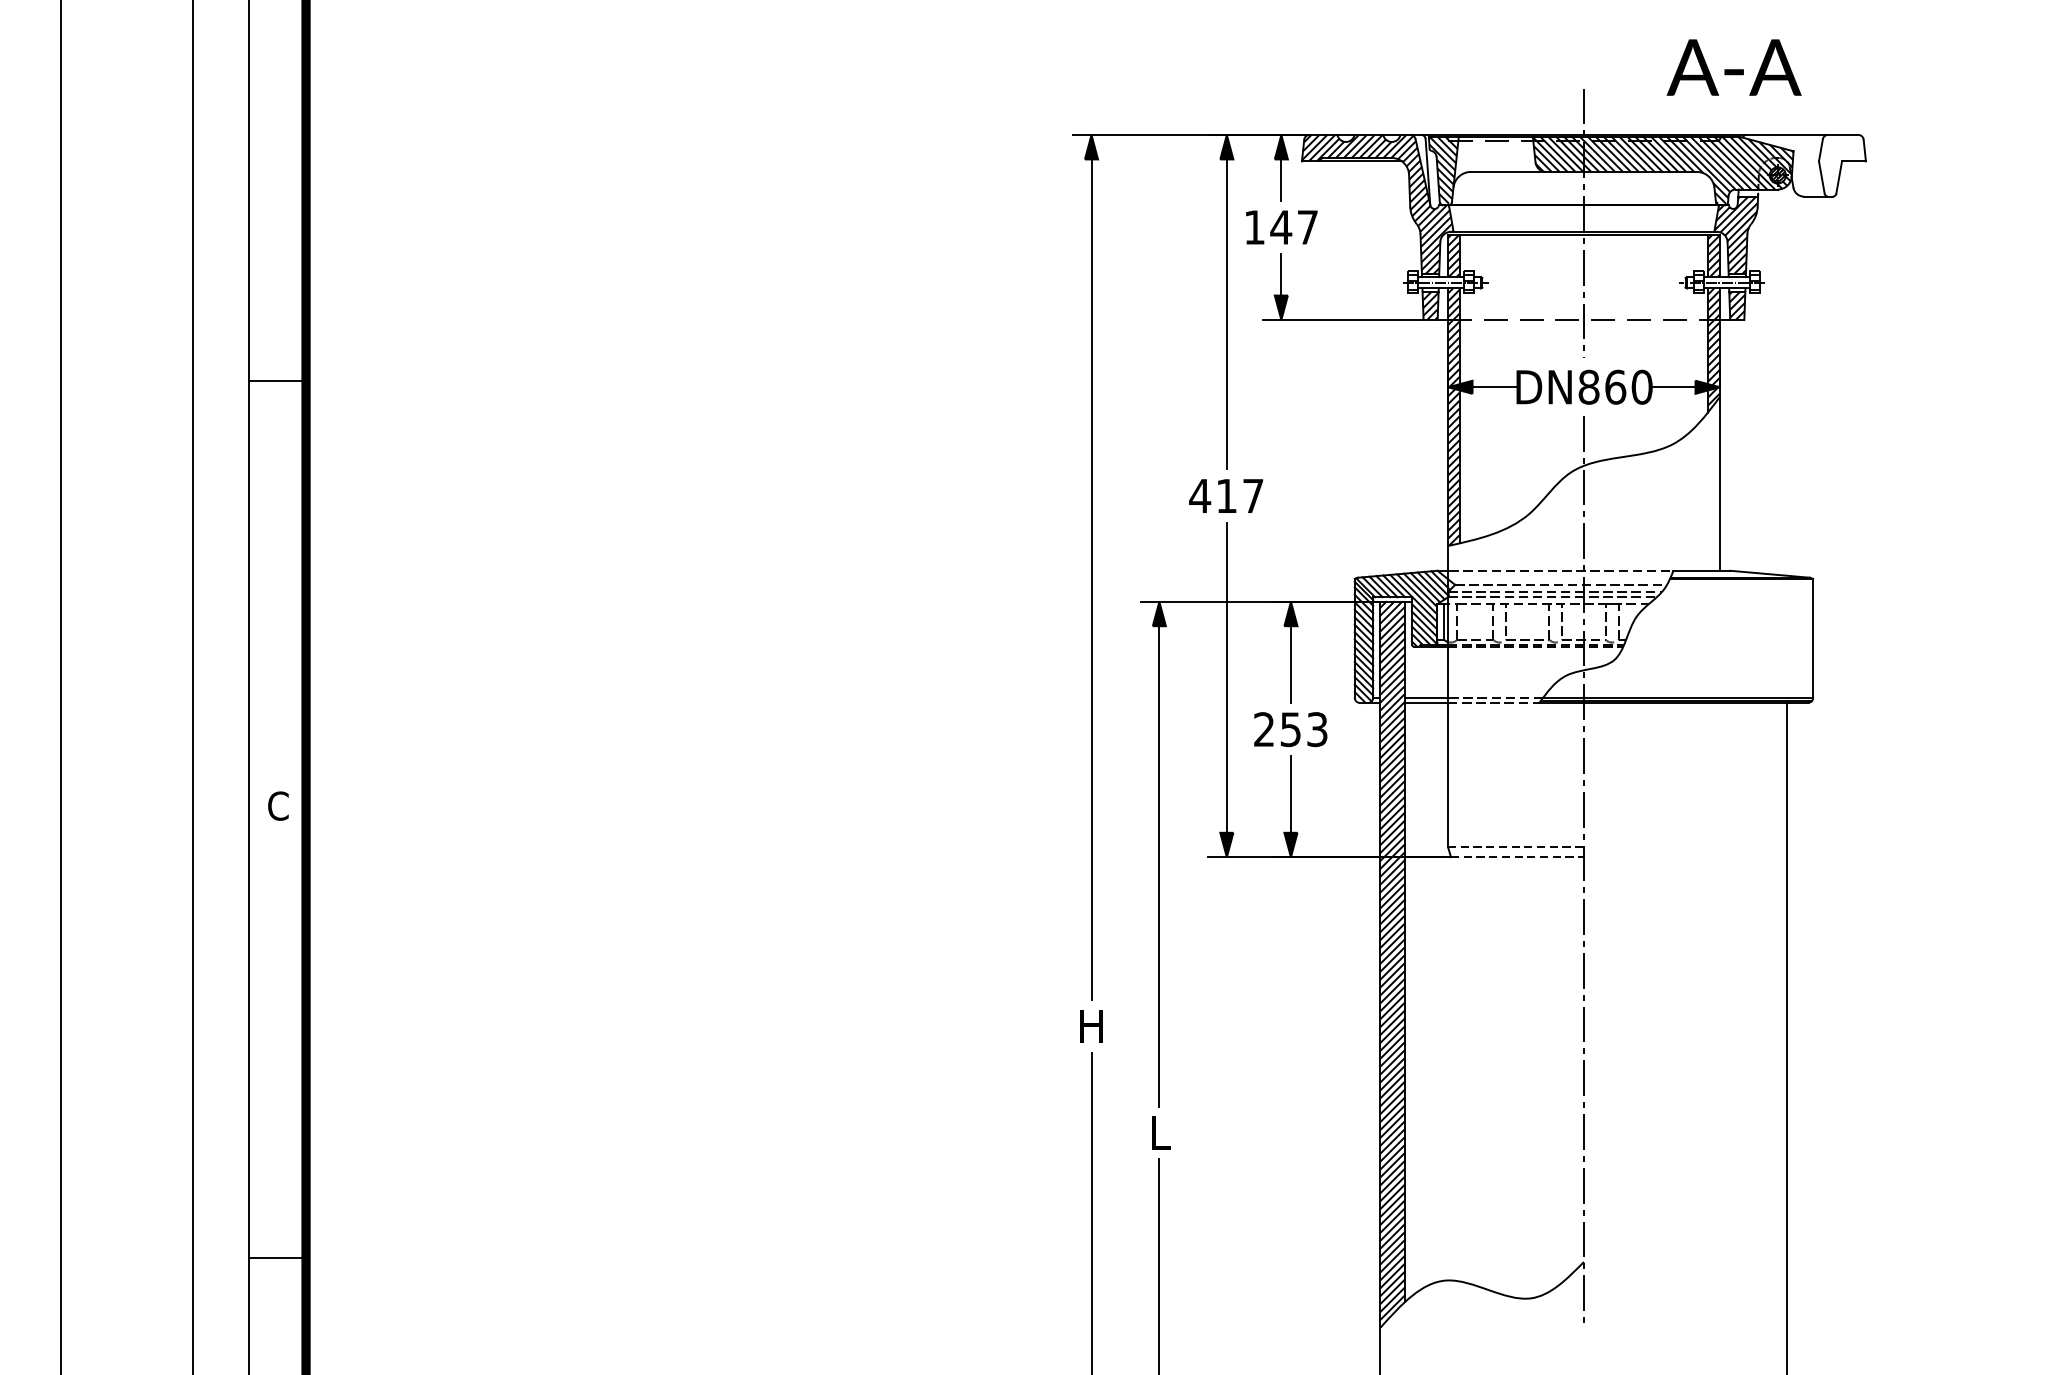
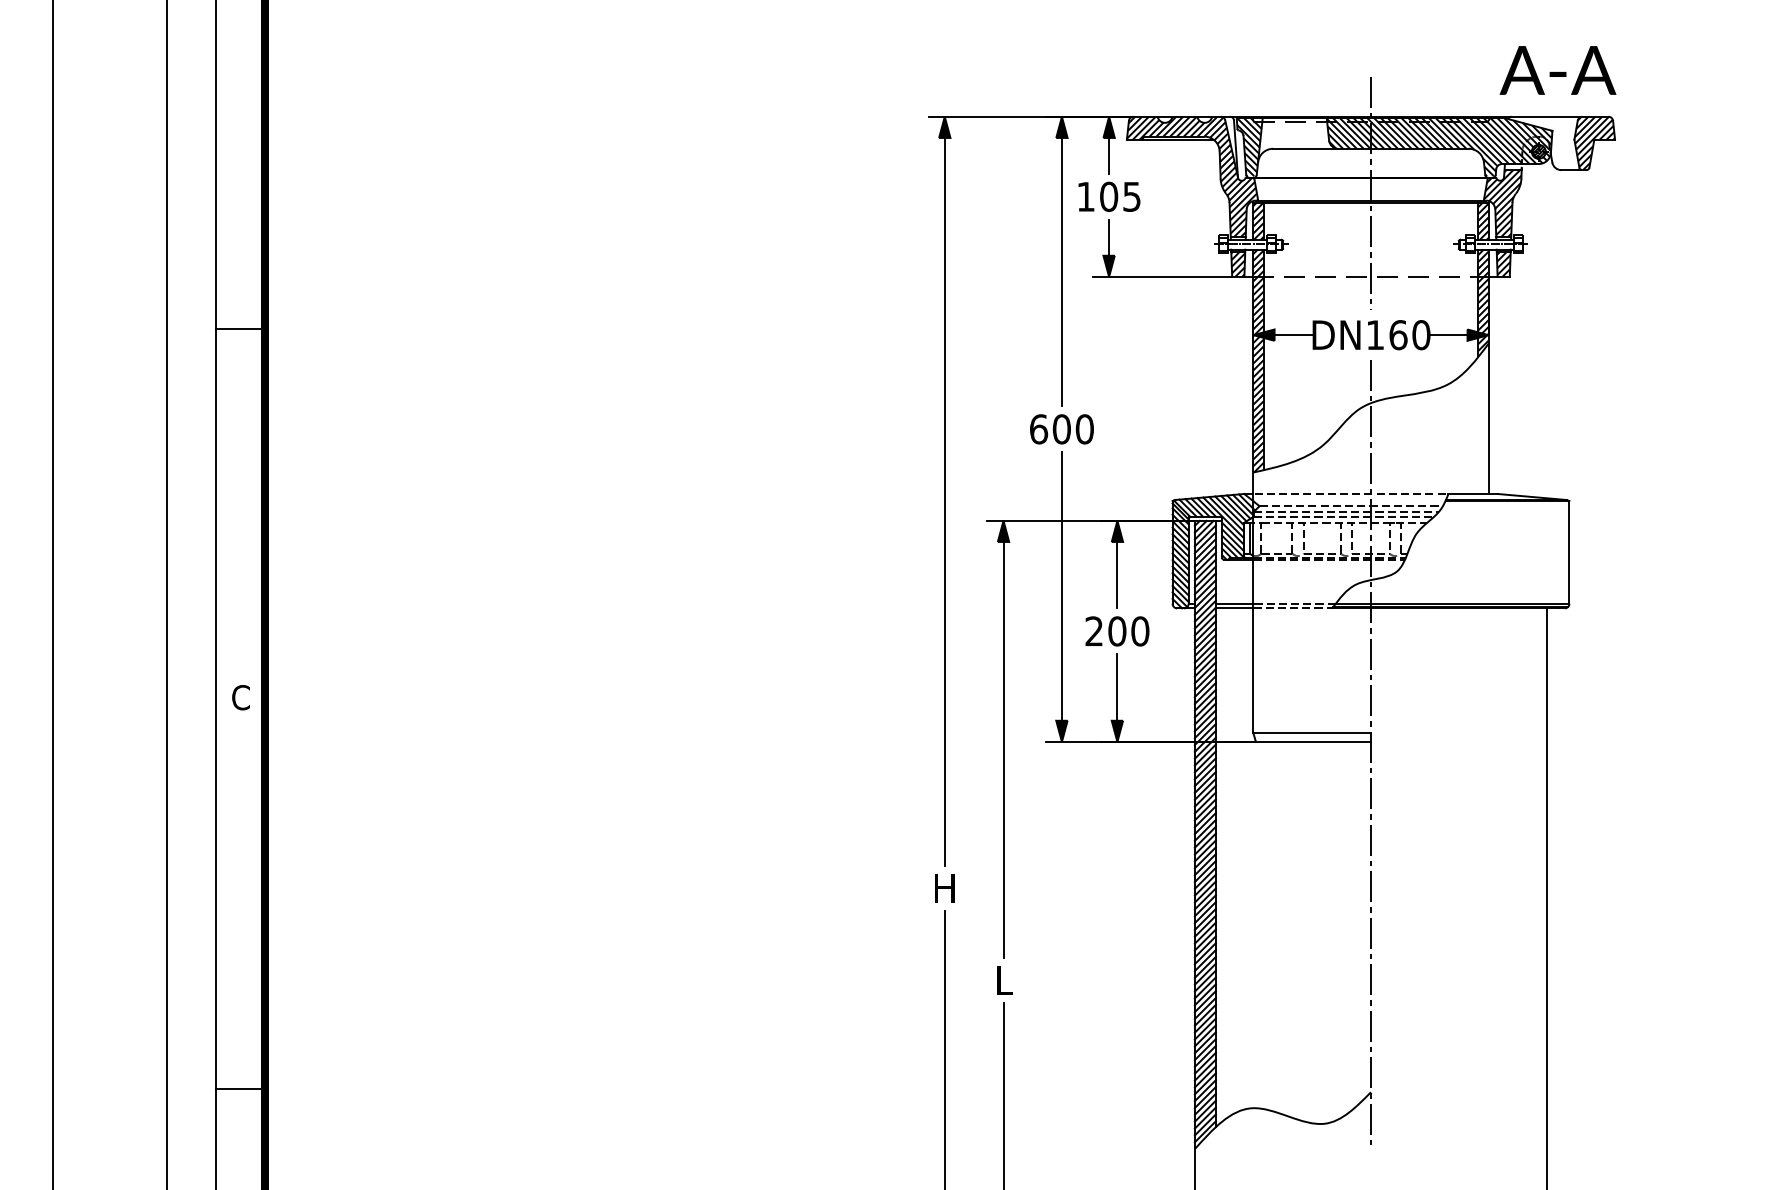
text: (1733, 67) -> (1557, 70), moved
hatch: (1842, 165) -> (1594, 143), added
text: (1293, 227) -> (1119, 196), 147 -> 105
text: (1589, 387) -> (1375, 335), DN860 -> DN160
text: (1226, 496) -> (1061, 429), 417 -> 600
text: (1303, 729) -> (1128, 631), 253 -> 200
line: (1516, 847) -> (1312, 733), dashed -> solid
line: (1517, 856) -> (1313, 741), dashed -> solid

